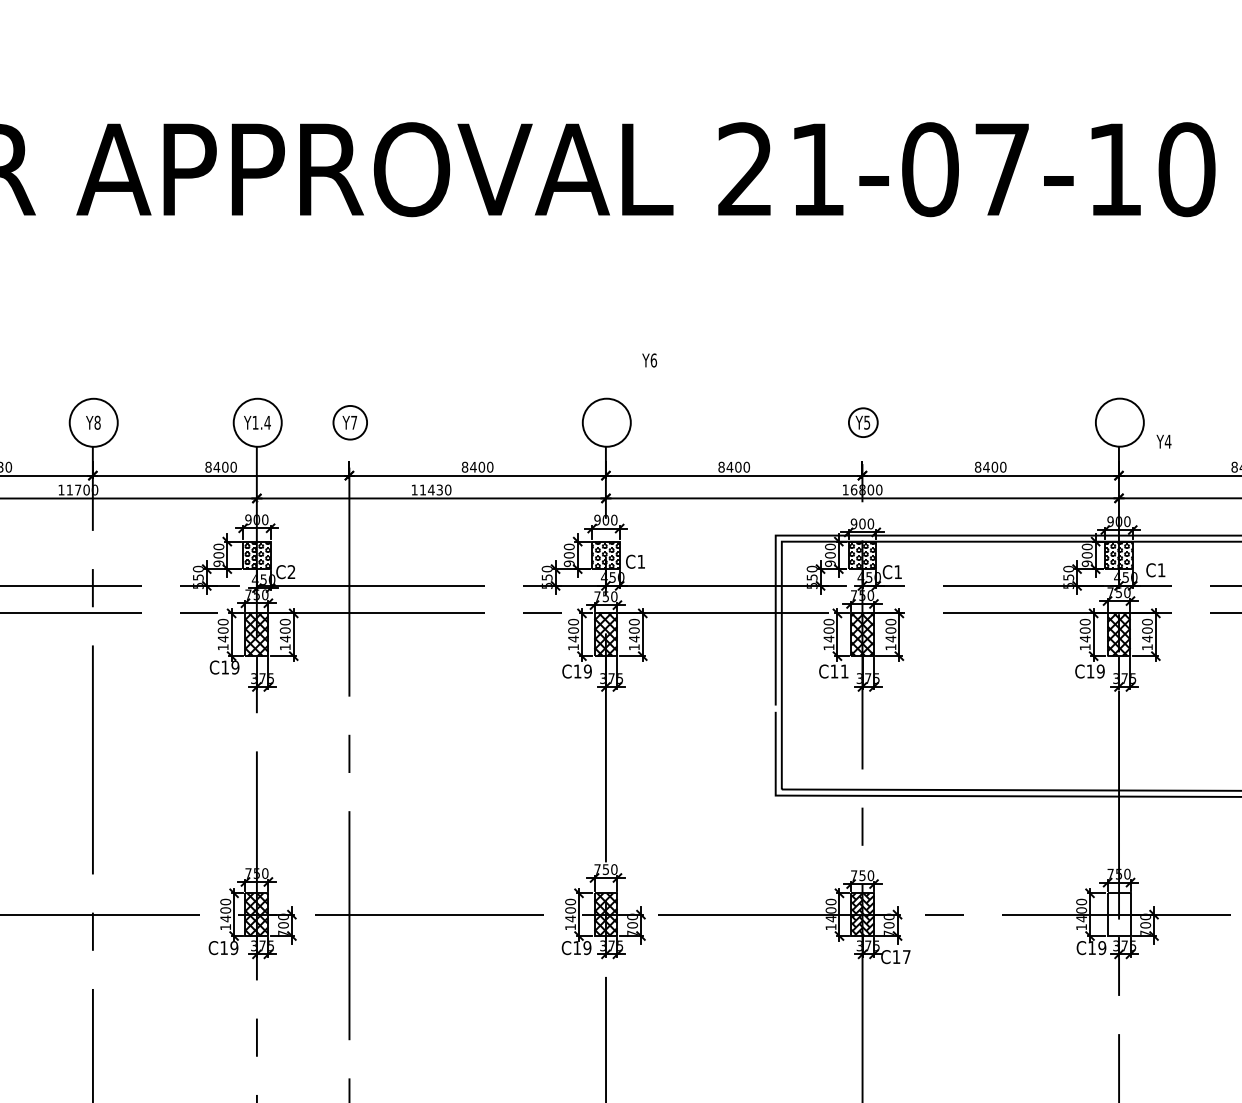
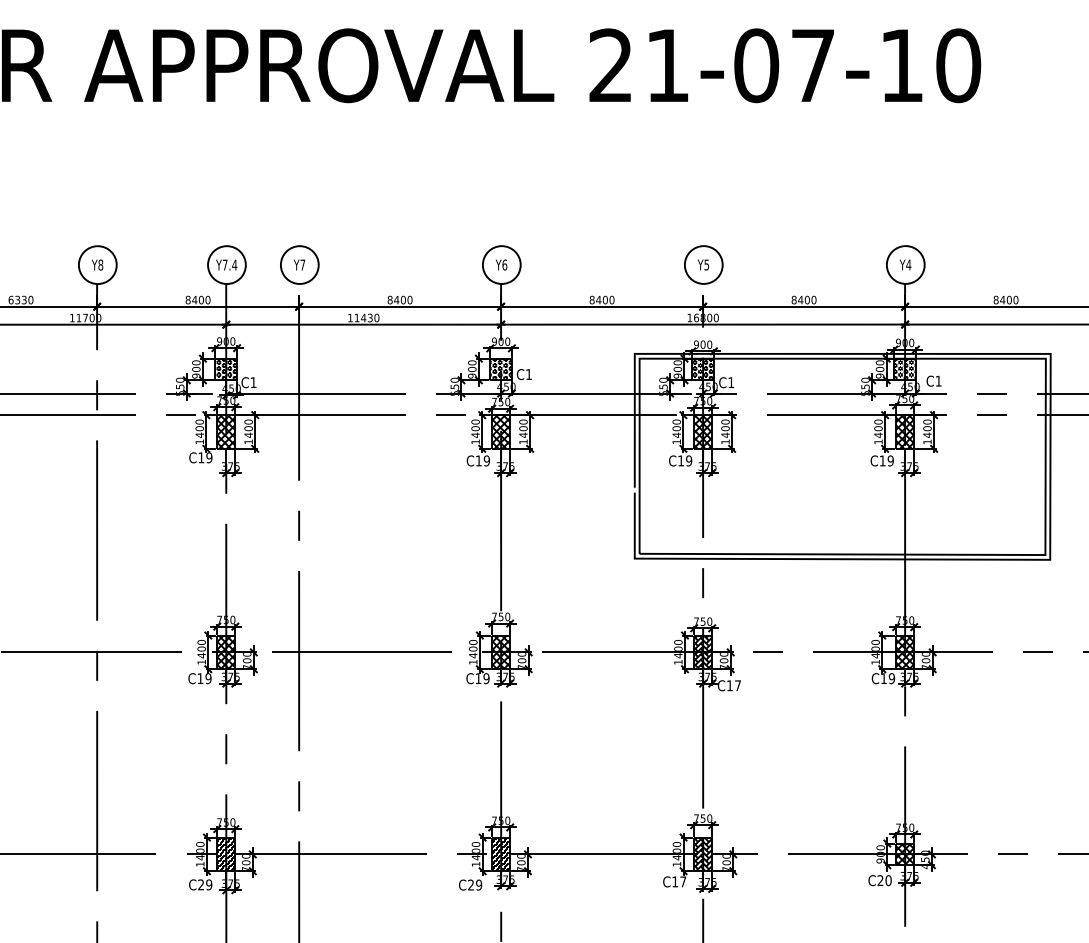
text: (649, 359) -> (501, 264), moved
text: (254, 422) -> (224, 264), Y1.4 -> Y7.4
circle: (349, 422) -> (299, 264), size x1.43
circle: (862, 422) -> (703, 264), size x1.67
text: (1163, 441) -> (905, 264), moved
text: (291, 571) -> (253, 382), C2 -> C1
text: (845, 670) -> (689, 460), C11 -> C19
hatch: (1119, 914) -> (905, 652), added

